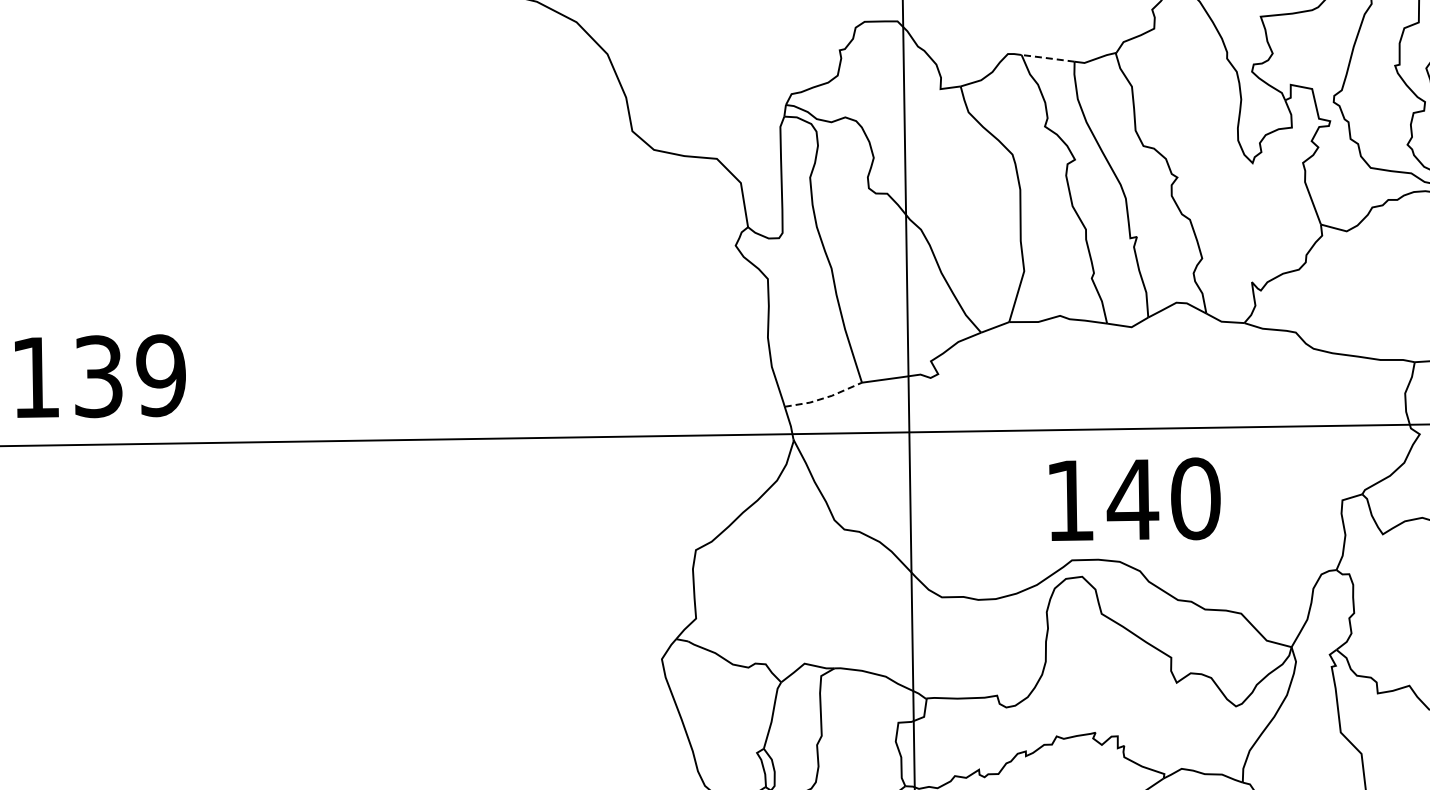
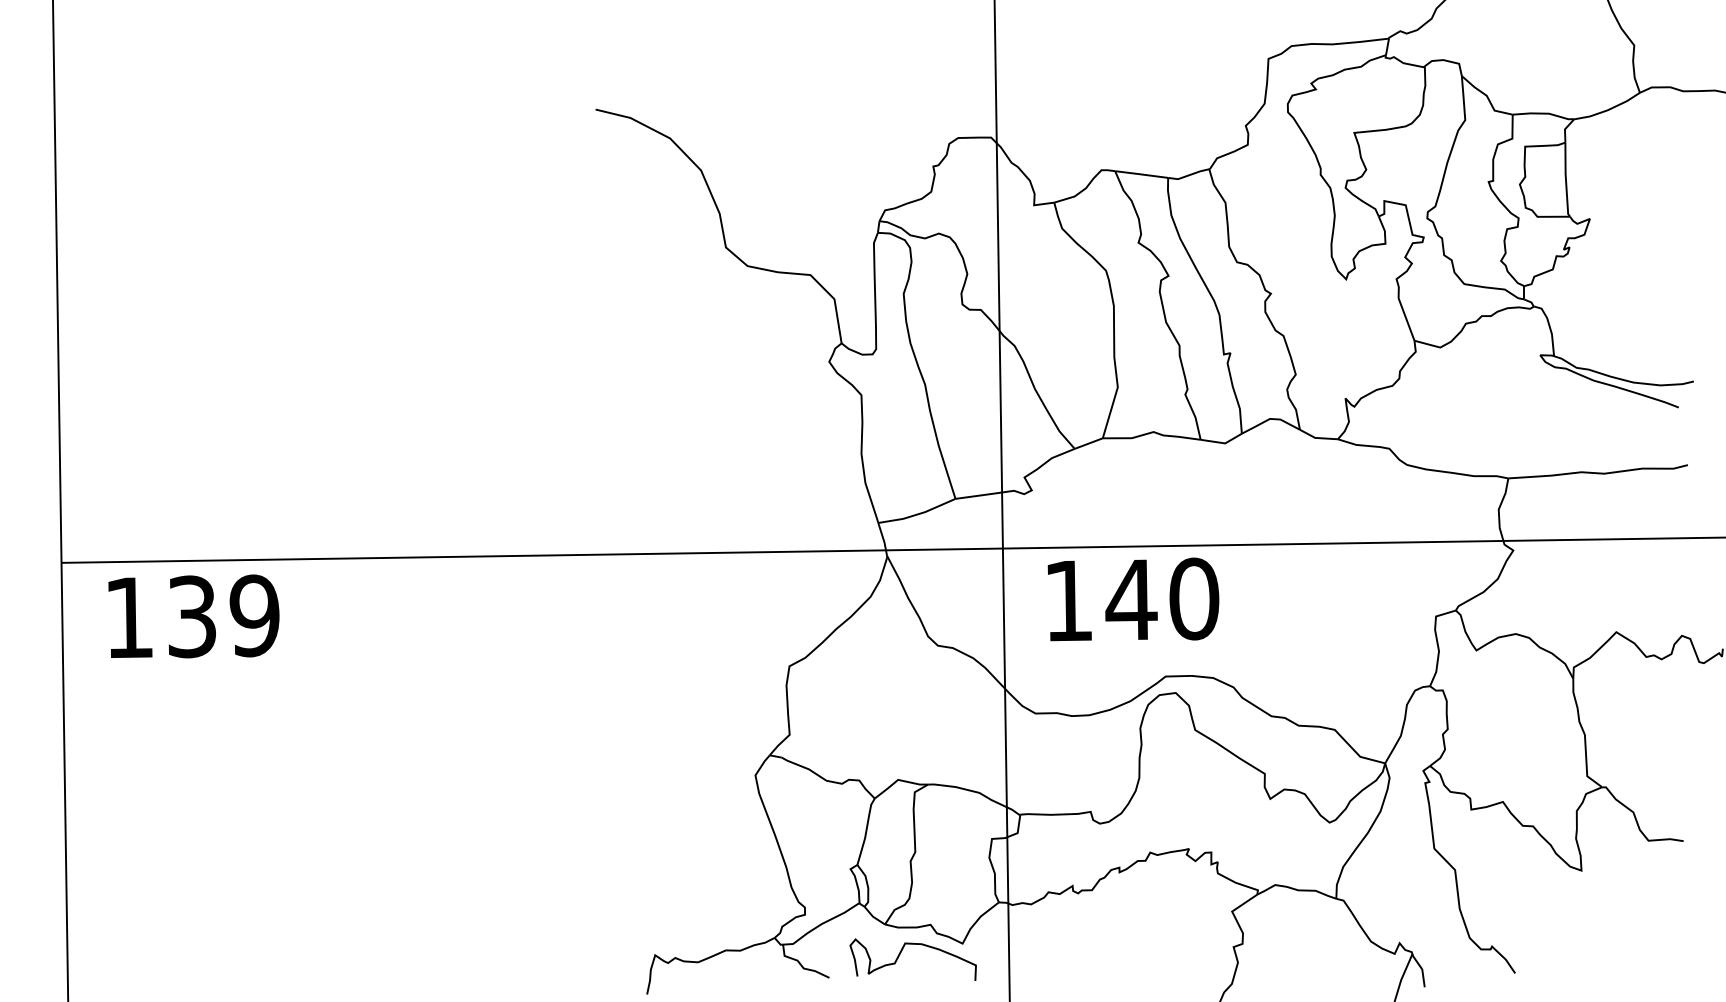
line: (1046, 58) -> (1140, 174), dashed -> solid
text: (99, 376) -> (193, 616), moved
line: (824, 398) -> (918, 514), dashed -> solid
text: (1134, 499) -> (1133, 599), moved

